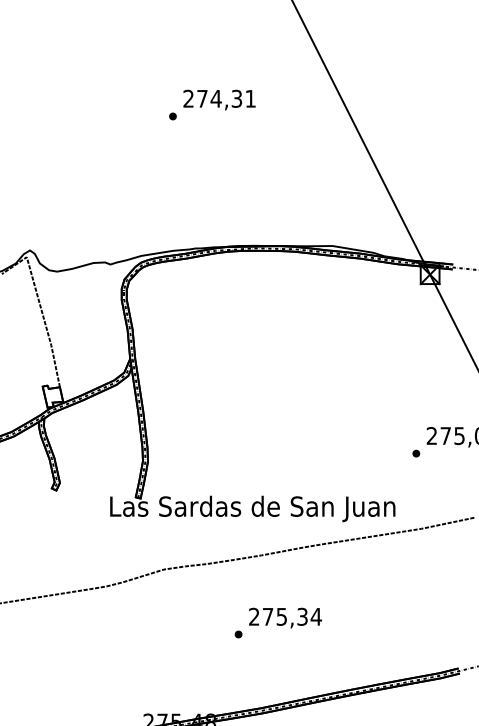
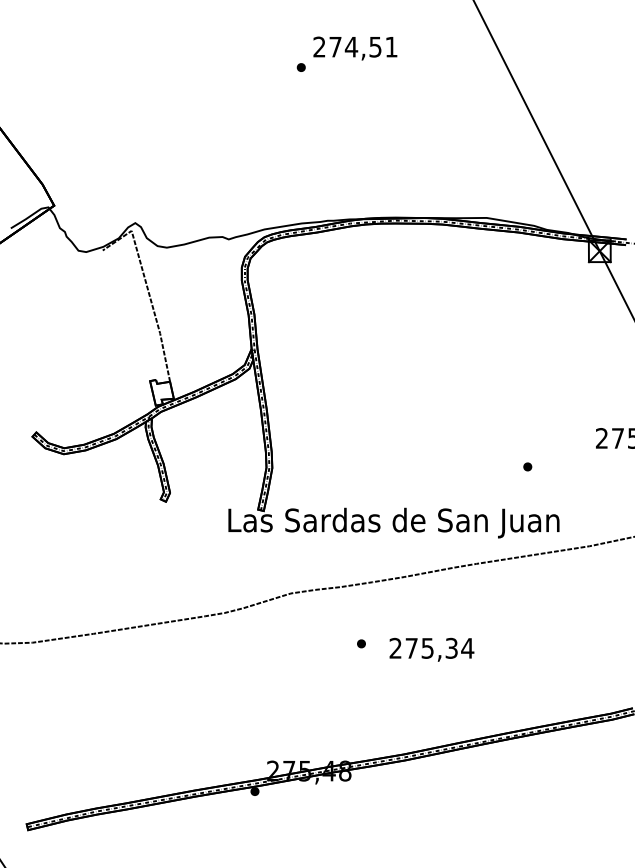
text: (236, 98) -> (375, 46), 274,31 -> 274,51
part: (416, 453) -> (527, 466), moved
part: (238, 634) -> (361, 643), moved

